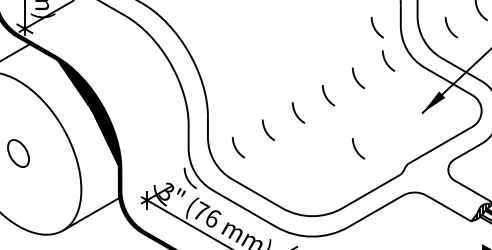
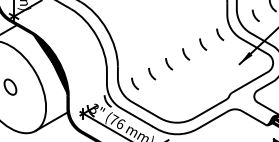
curve: (376, 27) -> (213, 15), removed
curve: (357, 148) -> (202, 84), removed

